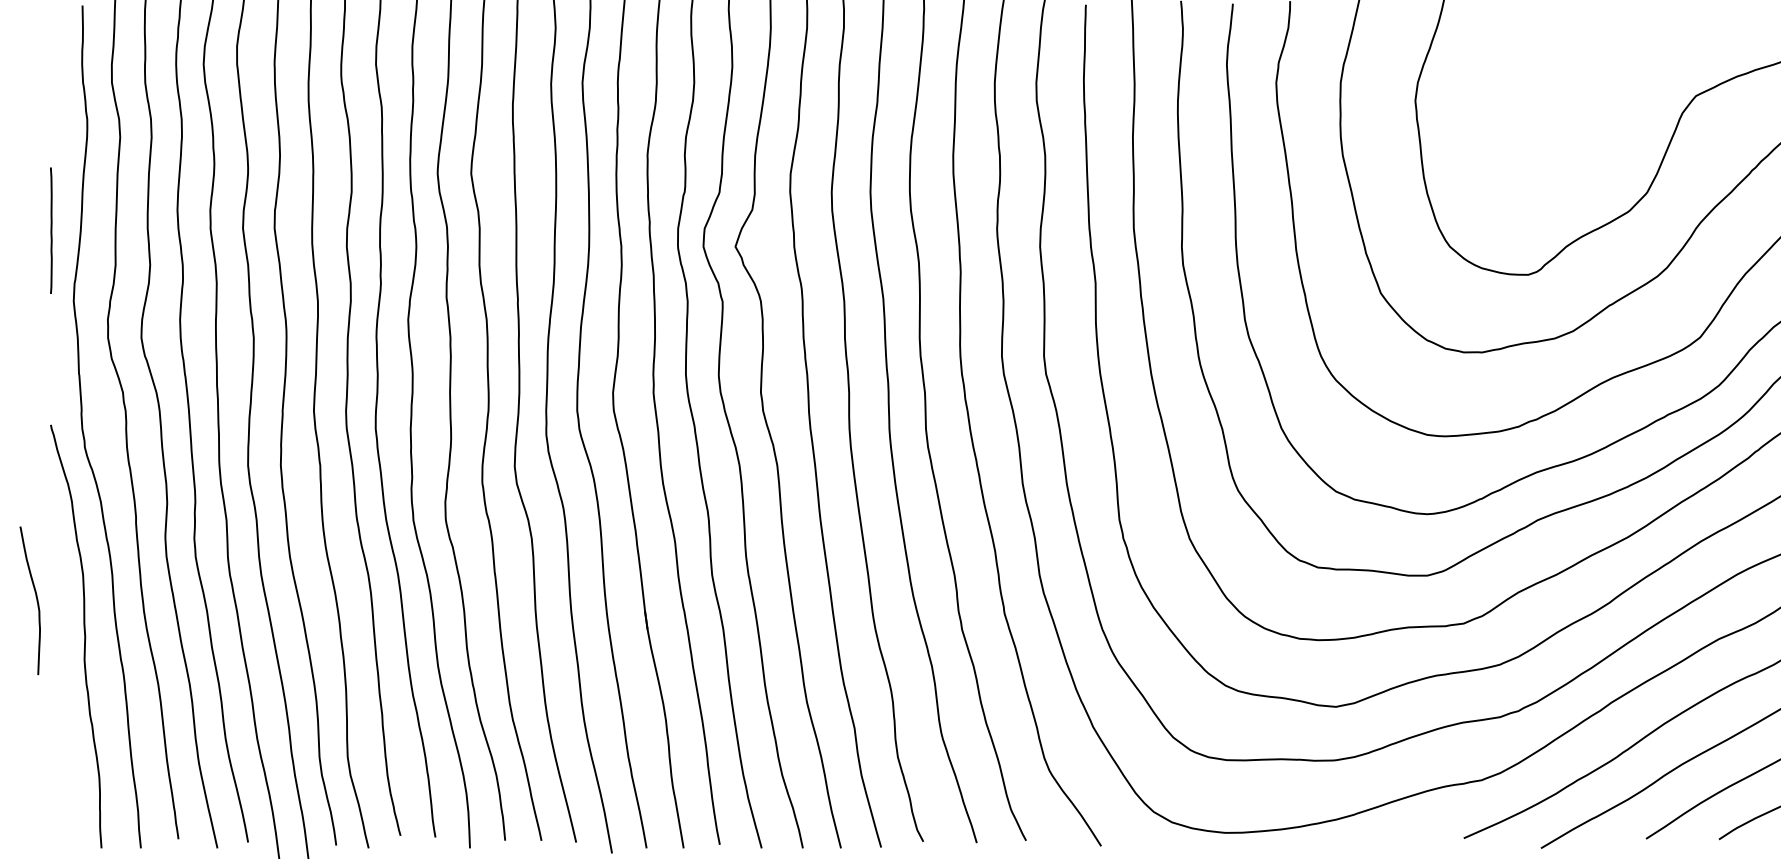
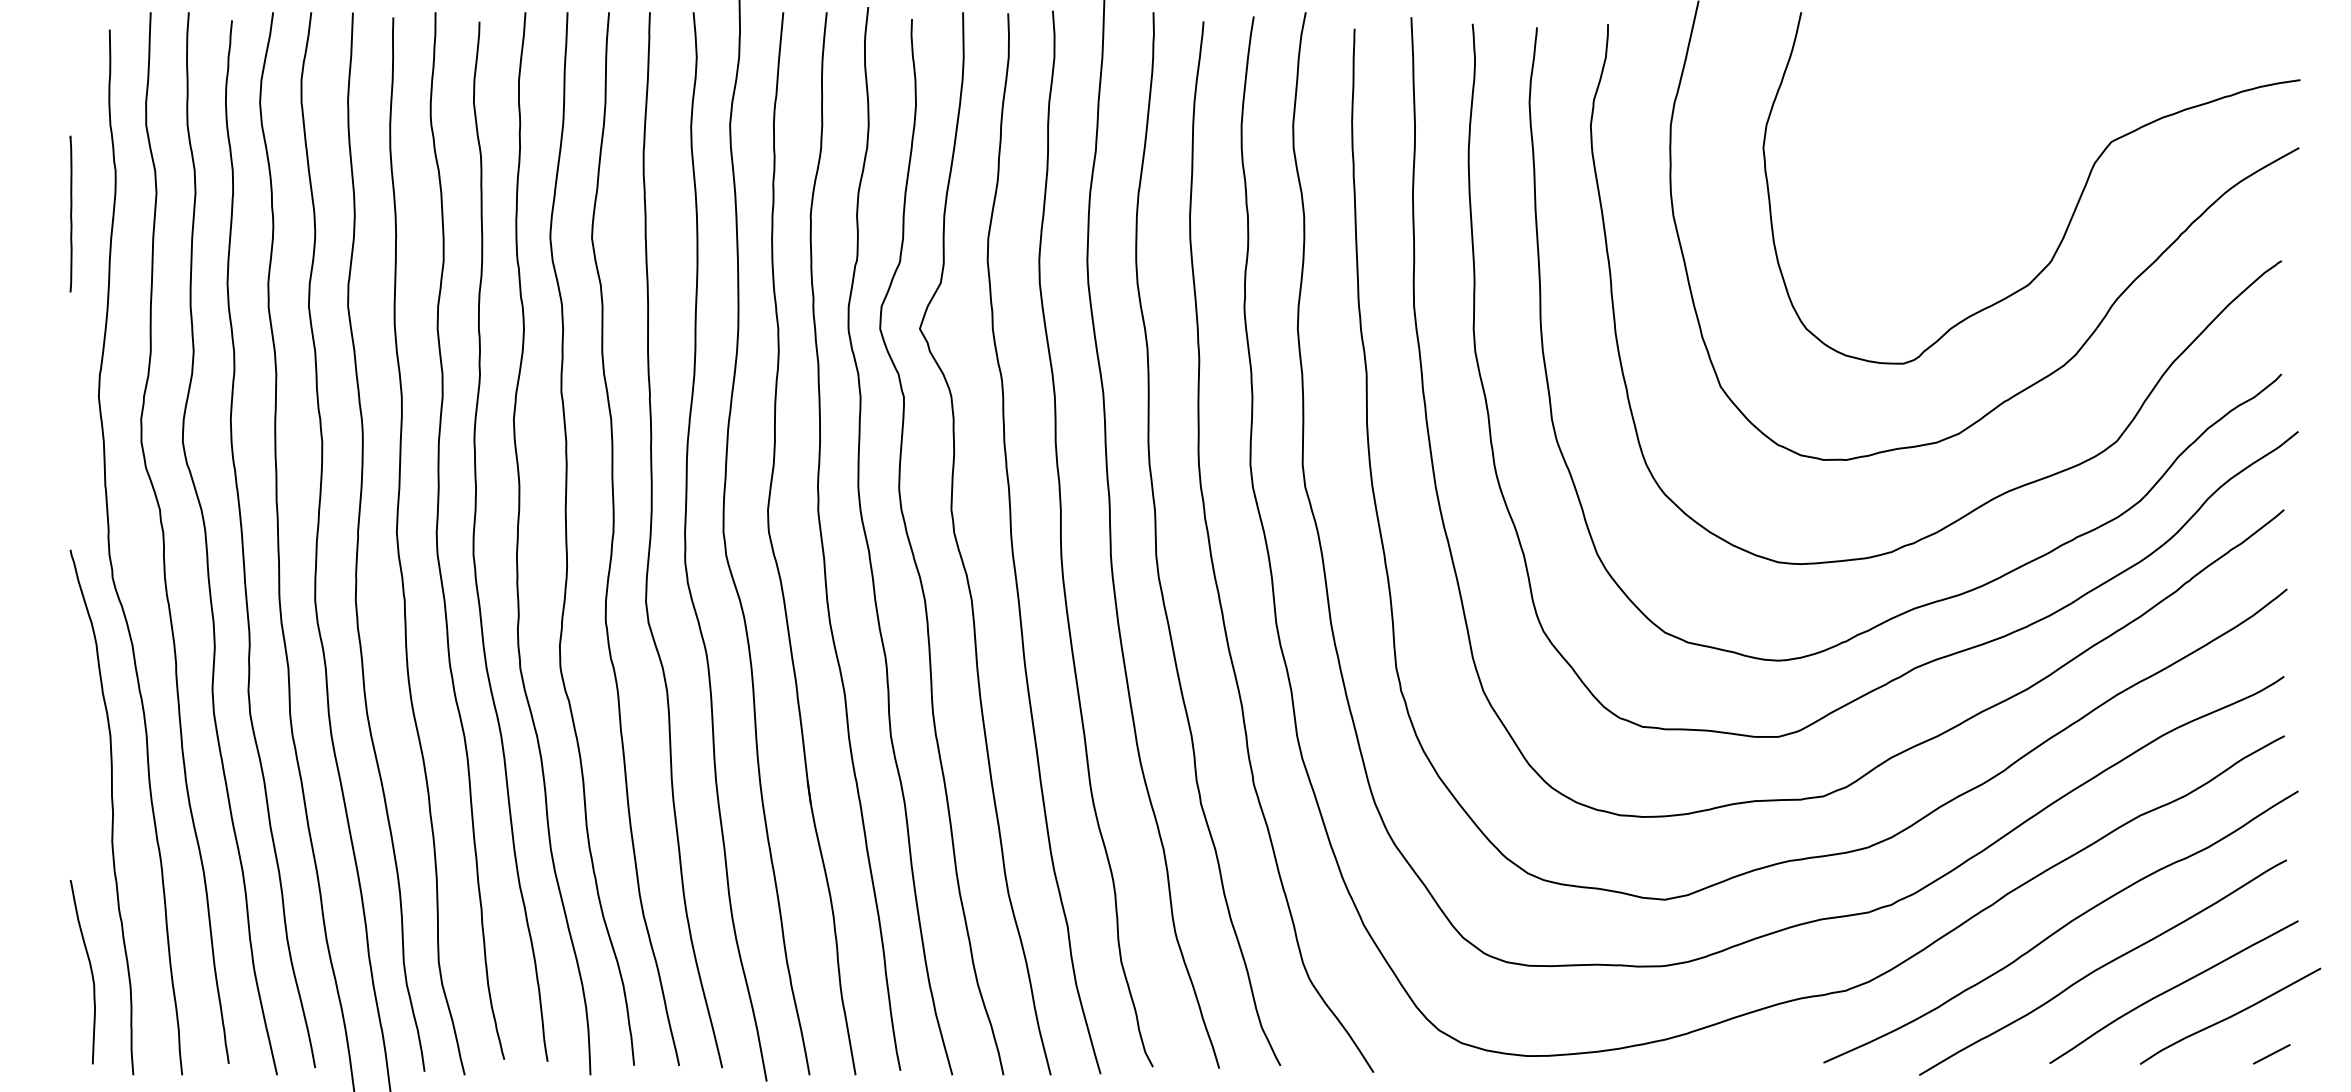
line: (50, 230) -> (70, 213), moved
curve: (36, 600) -> (90, 971), moved

